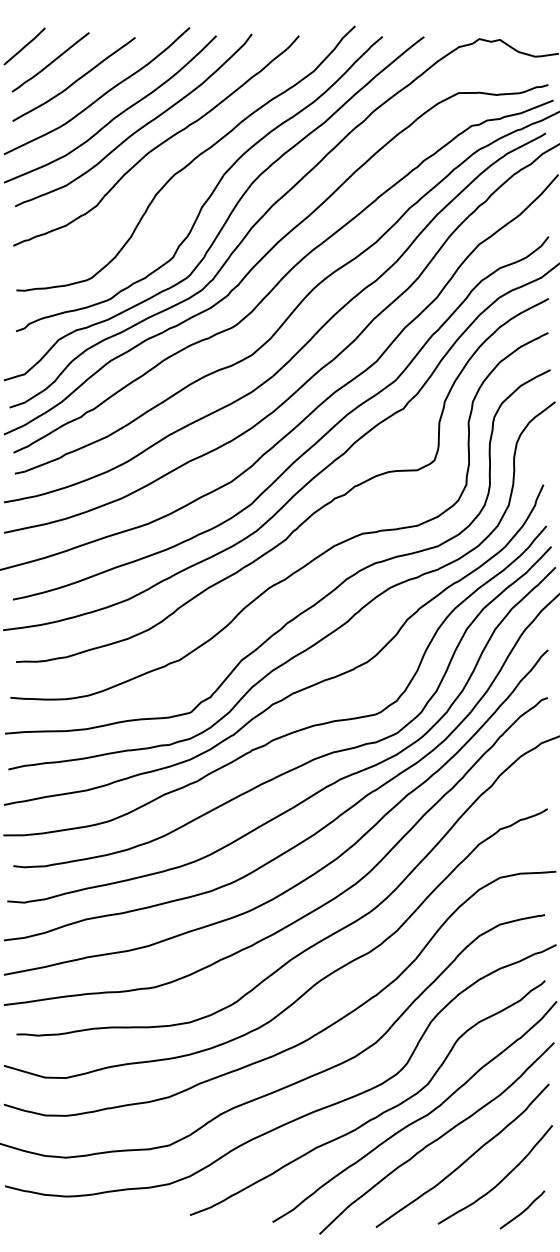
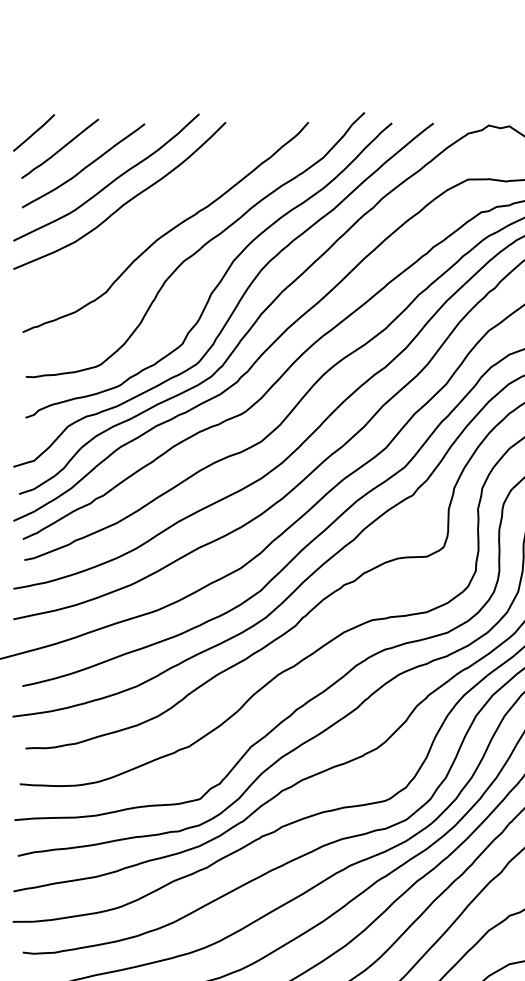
curve: (137, 129) -> (146, 215), removed

